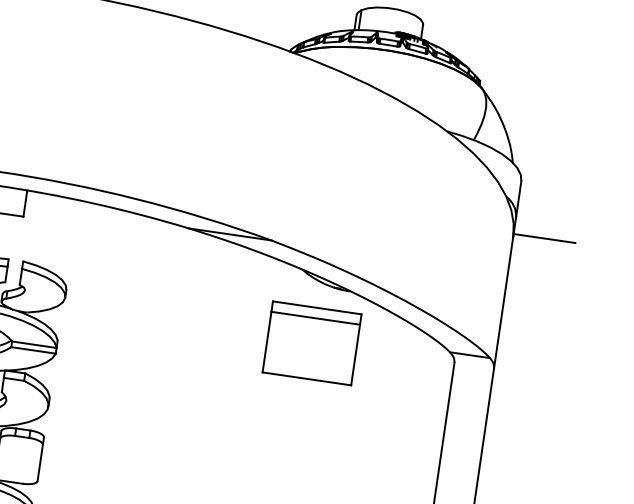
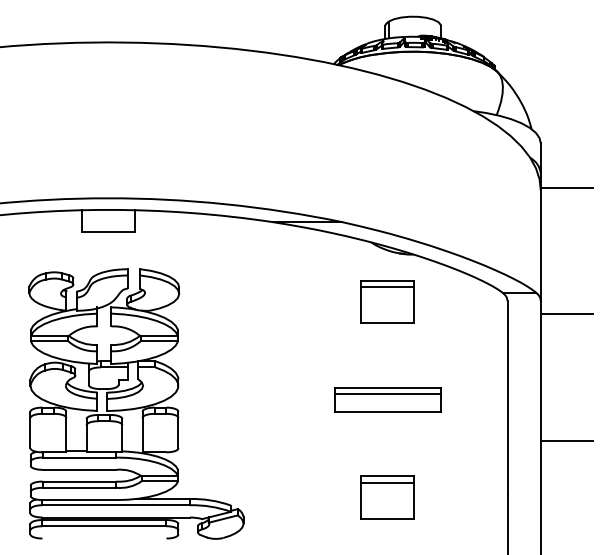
part: (311, 342) -> (387, 301), size x0.71
line: (522, 389) -> (566, 314), added
part: (294, 459) -> (387, 399), added

